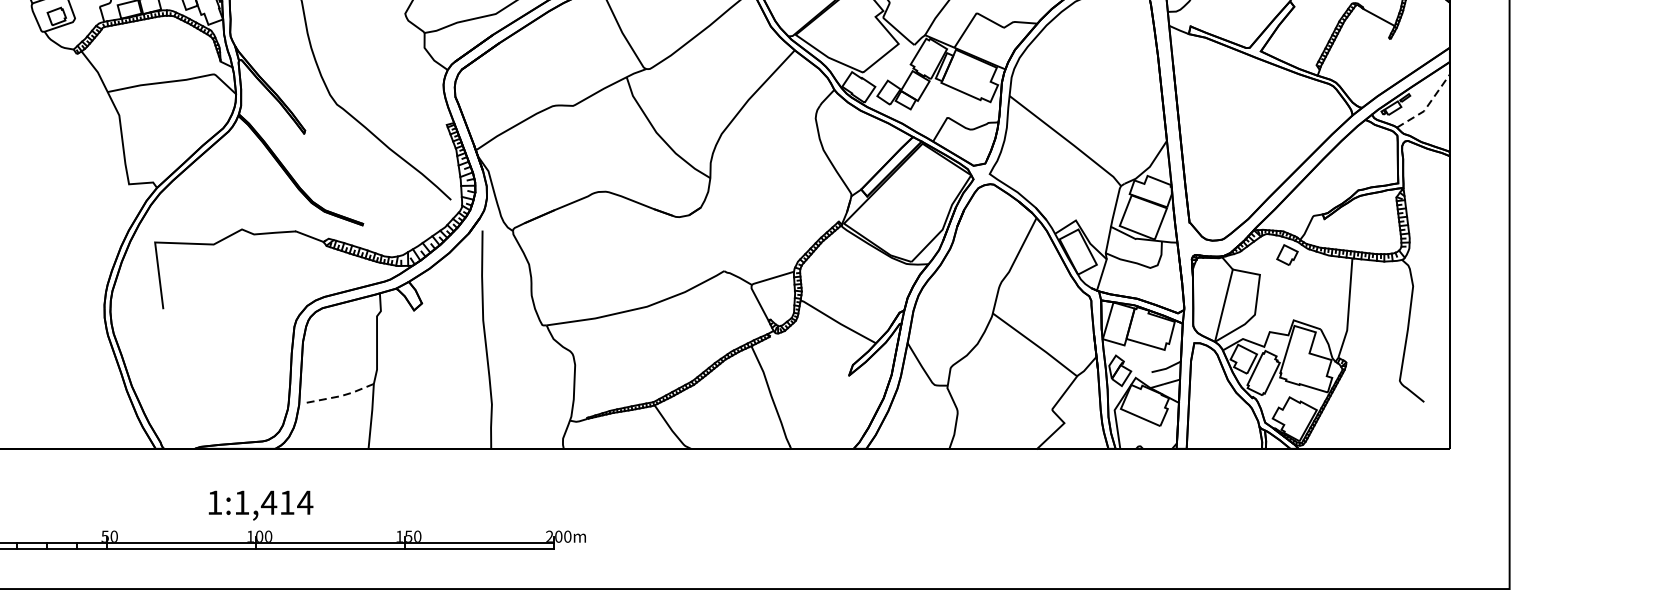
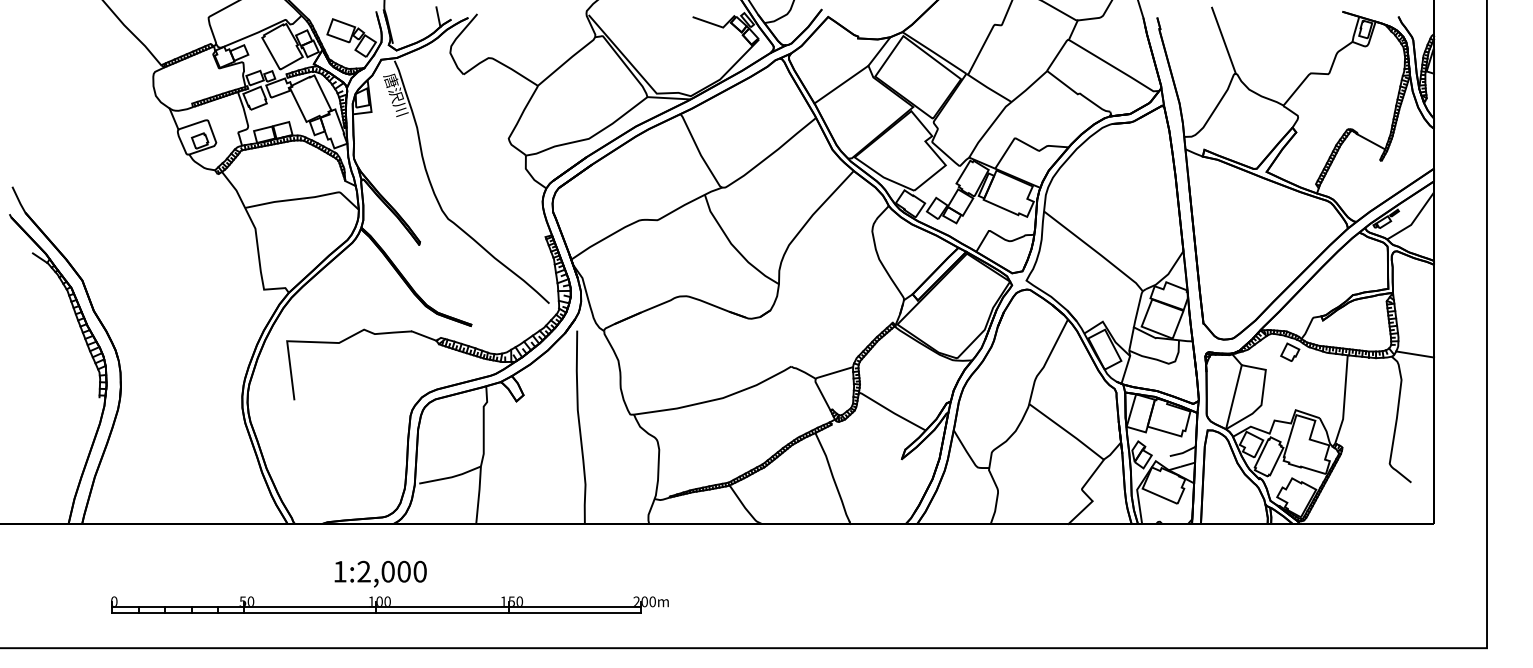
line: (1427, 106) -> (1414, 220), dashed -> solid
line: (1428, 257) -> (1415, 354), added
line: (340, 396) -> (451, 477), dashed -> solid
text: (274, 502) -> (392, 571), 1:1,414 -> 1:2,000

